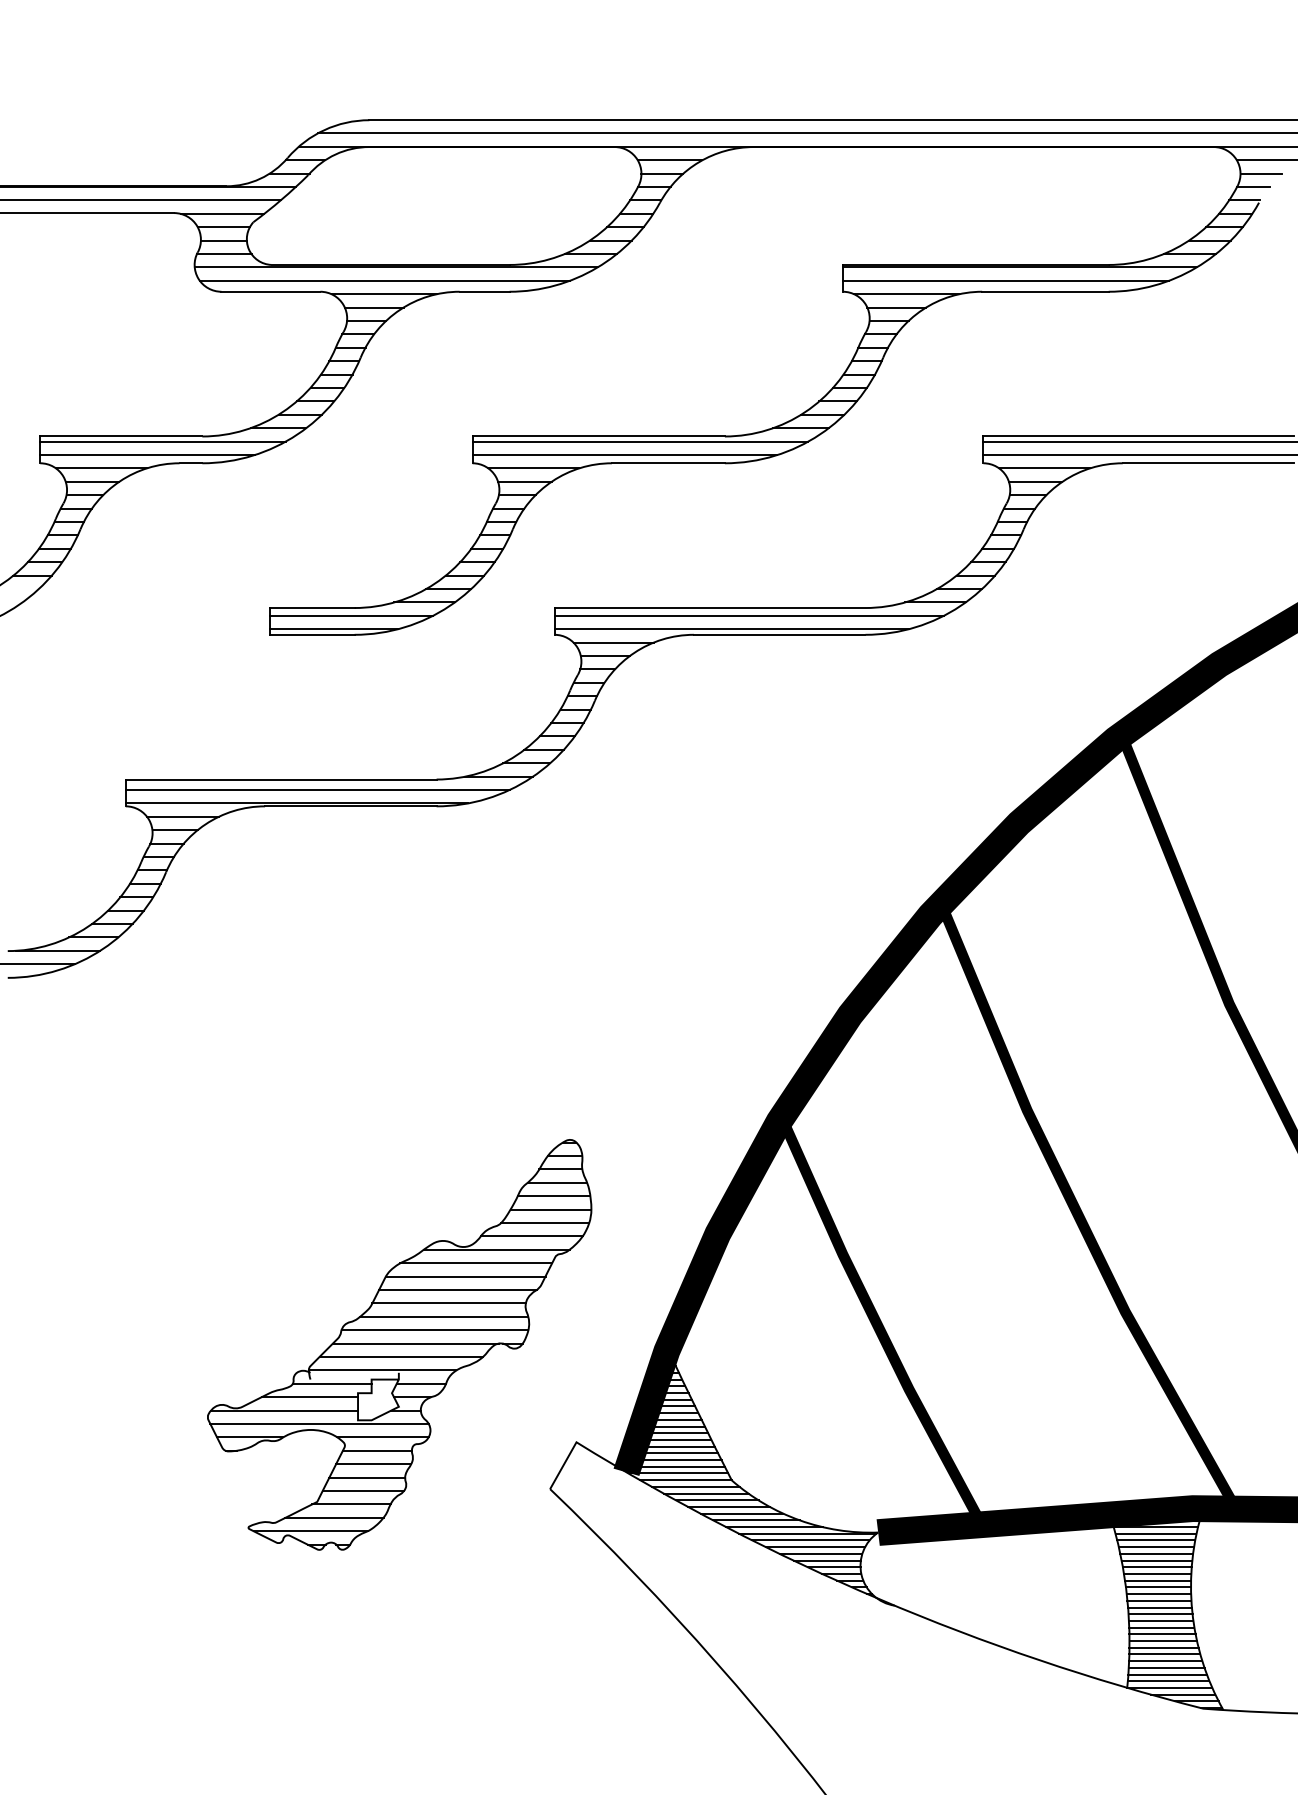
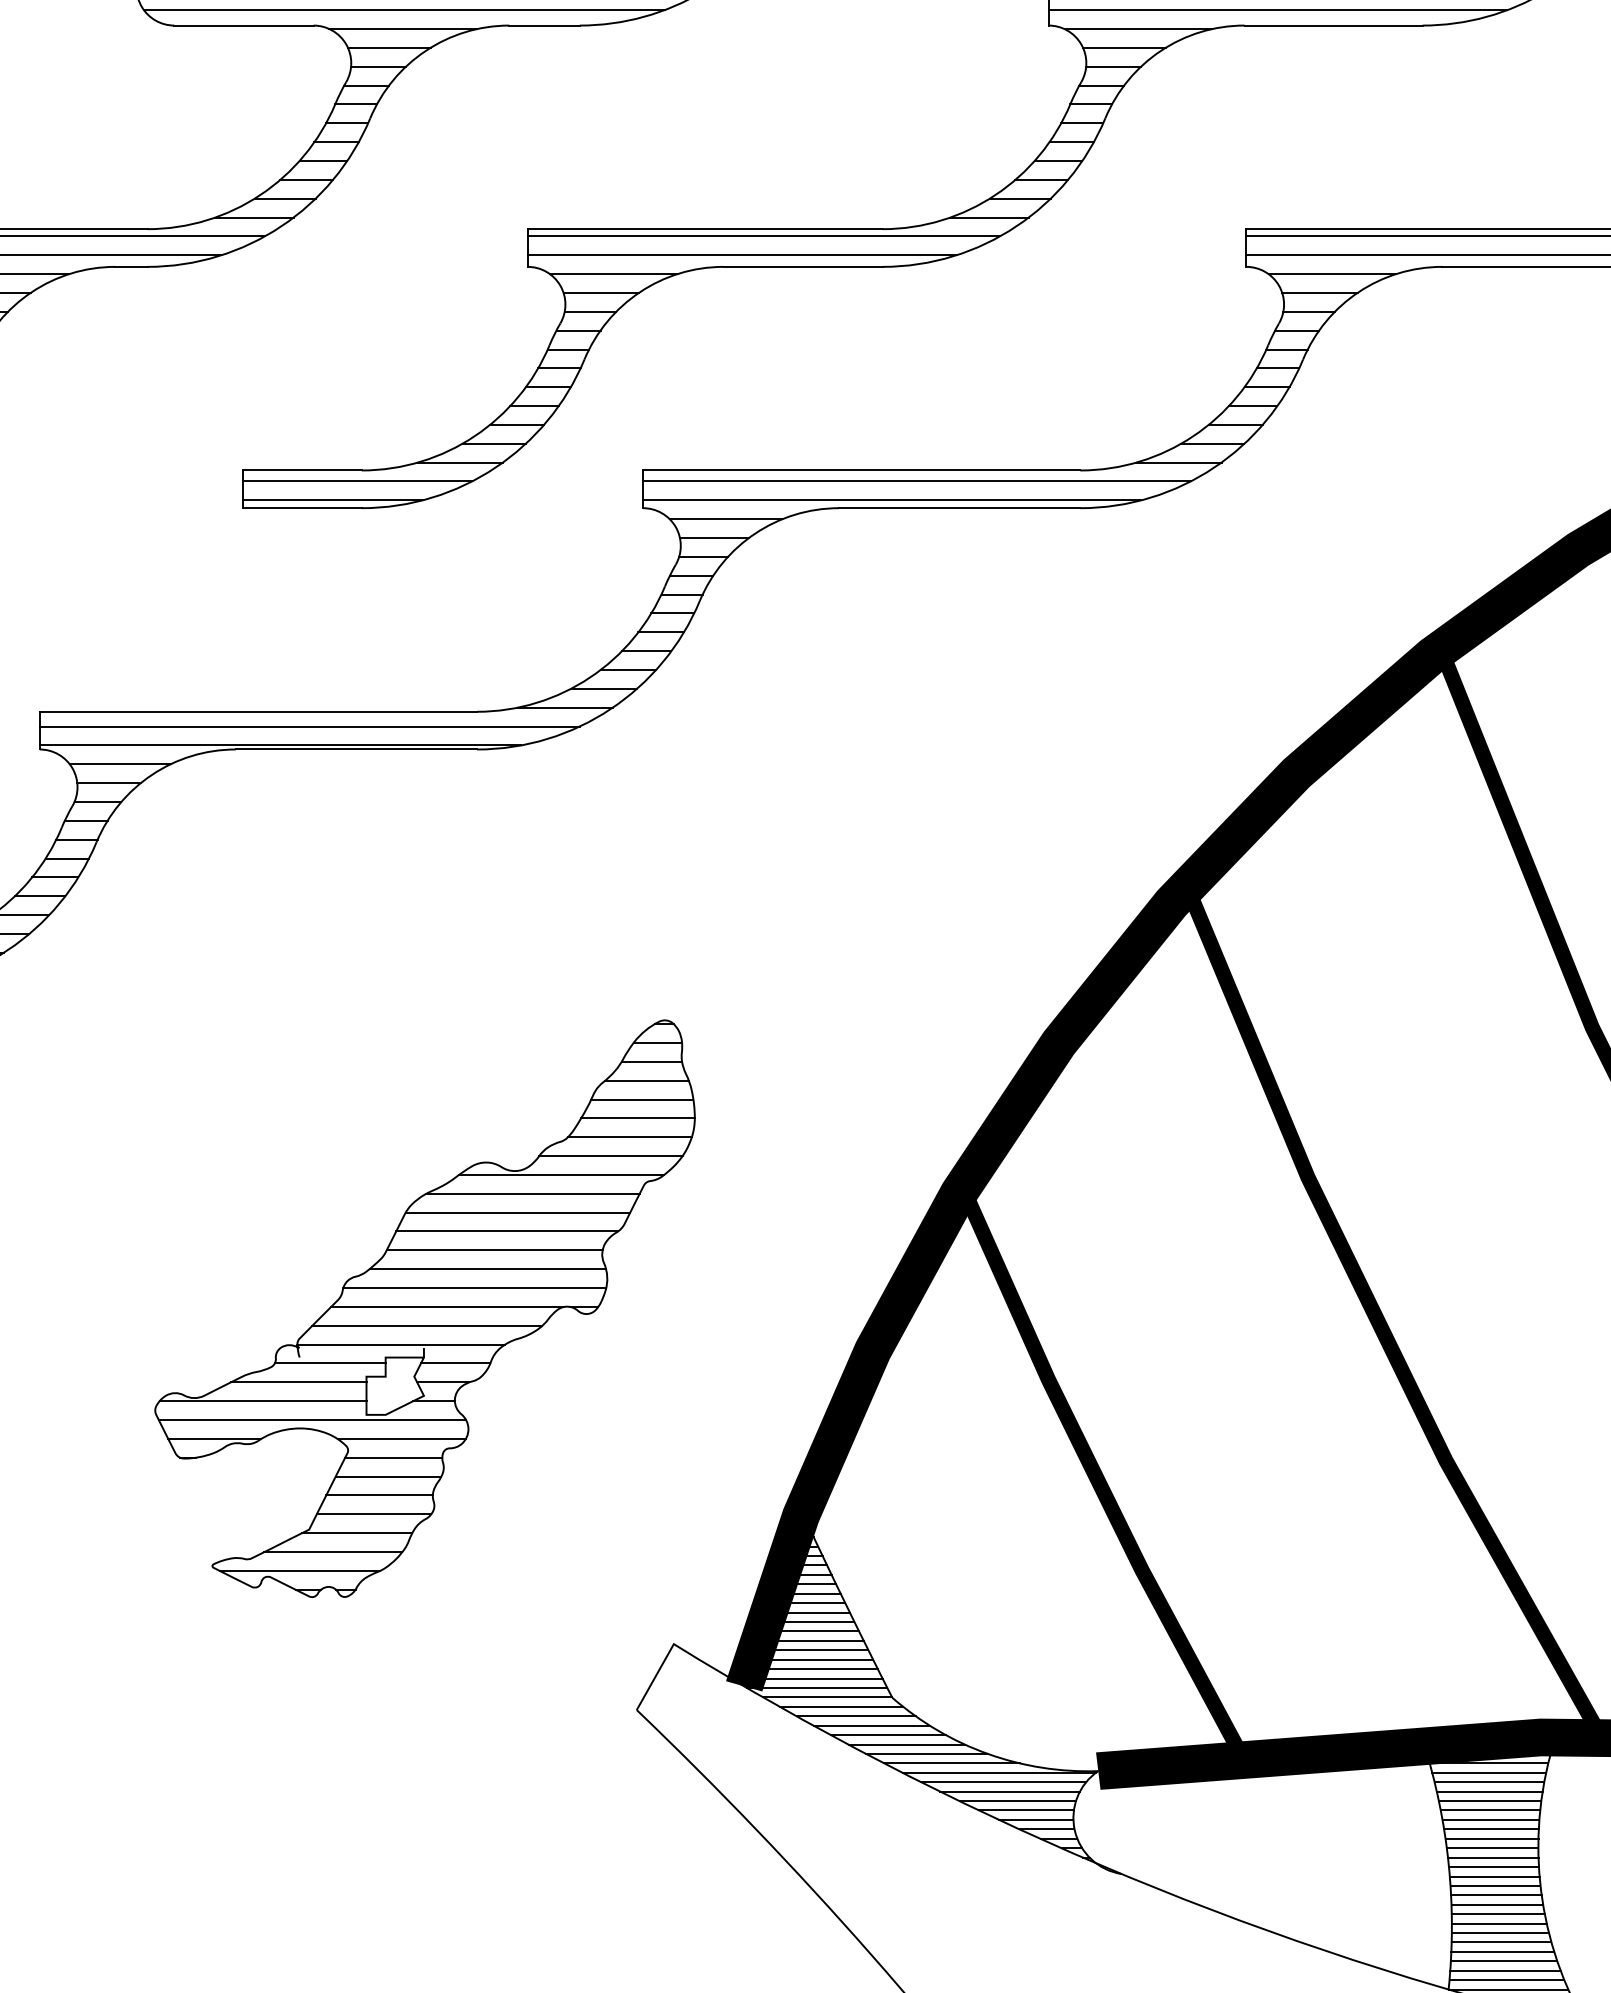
part: (399, 1344) -> (424, 1308), moved

